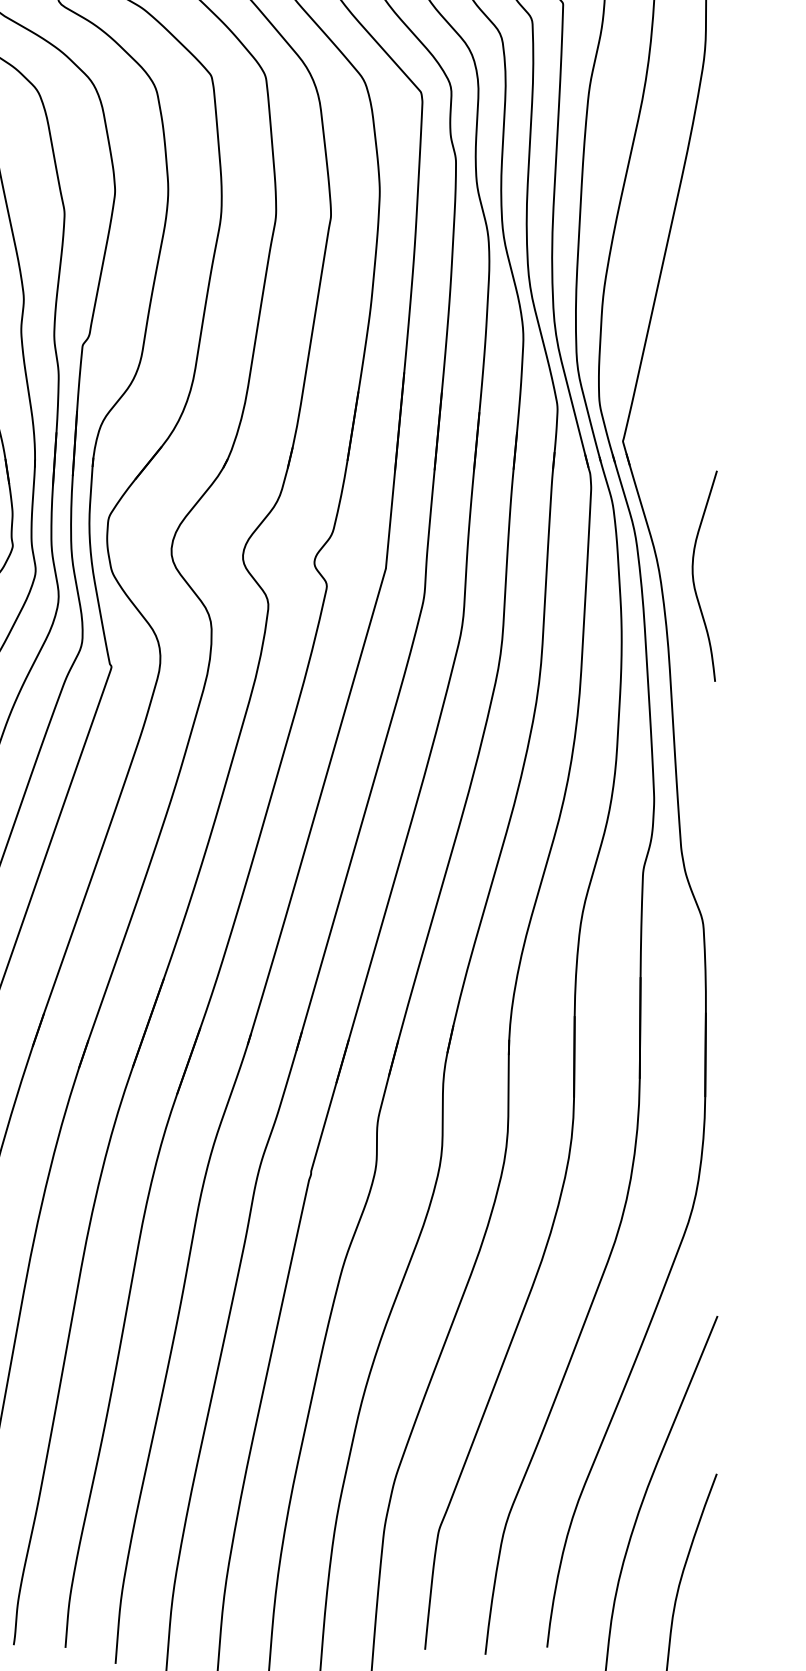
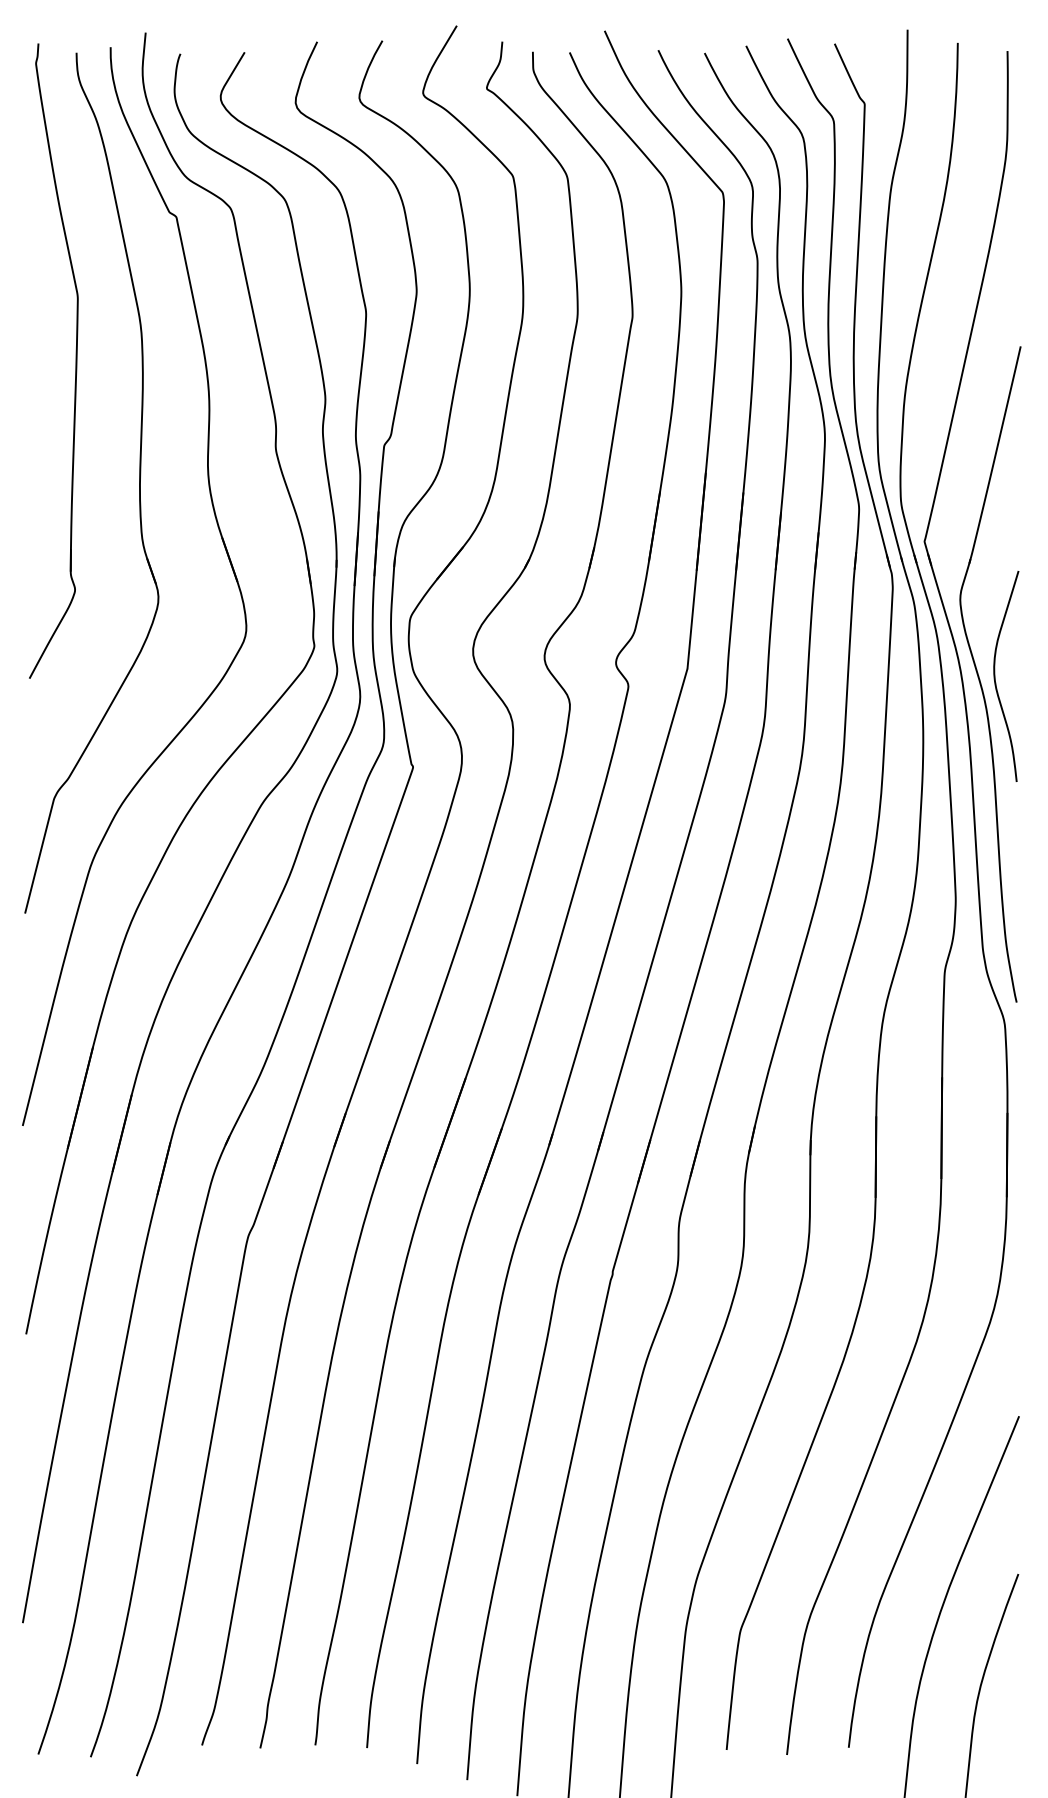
part: (677, 576) -> (979, 676), added

